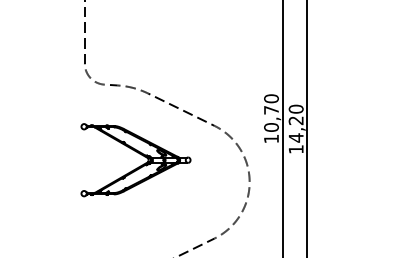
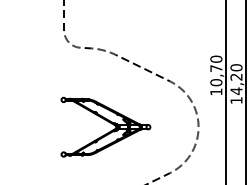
part: (138, 166) -> (107, 132), moved

